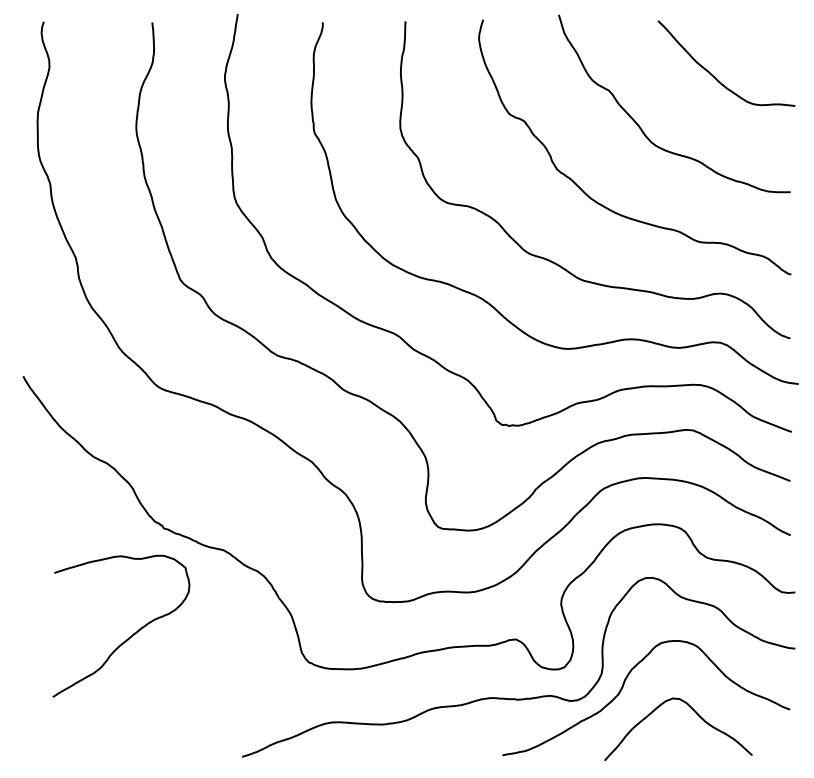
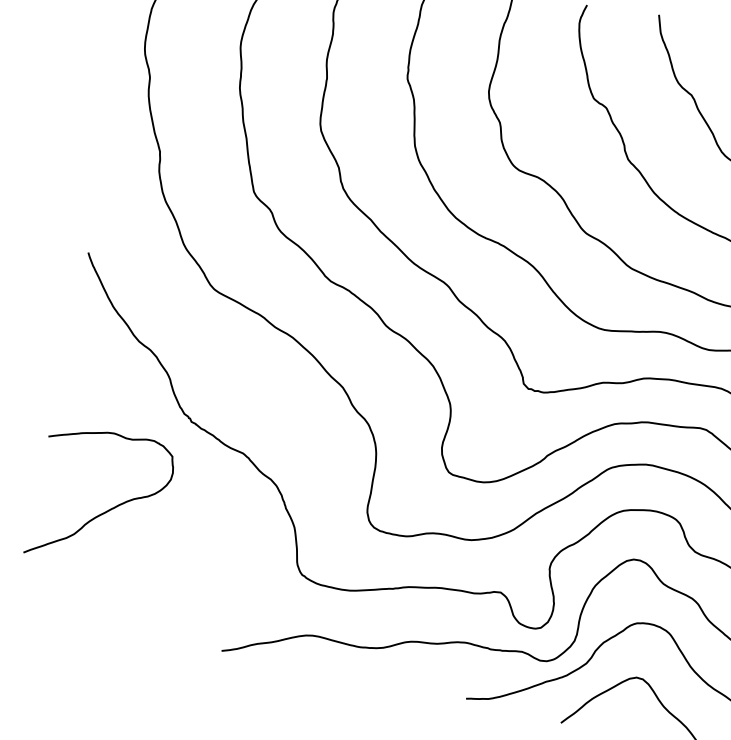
curve: (128, 637) -> (105, 511), moved

